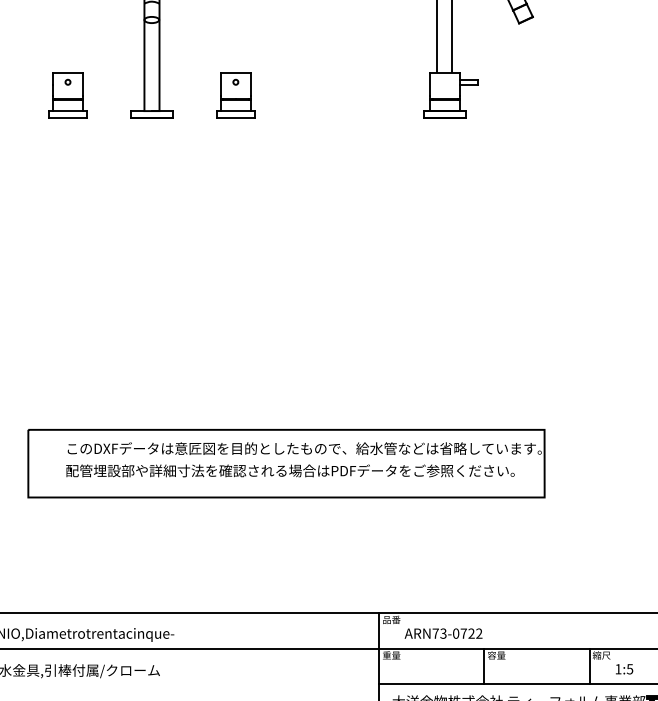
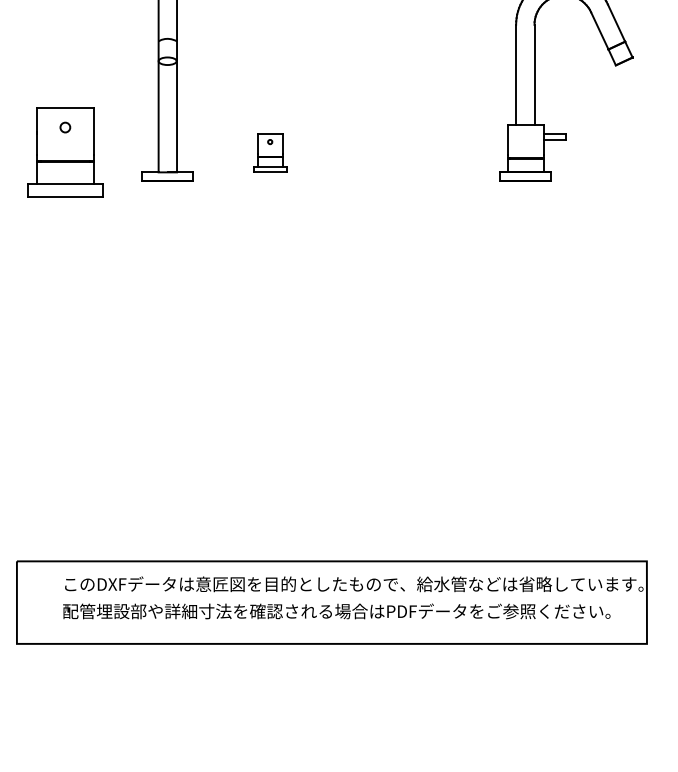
part: (67, 95) -> (64, 153), size x1.6
part: (235, 95) -> (269, 153), size x0.7

